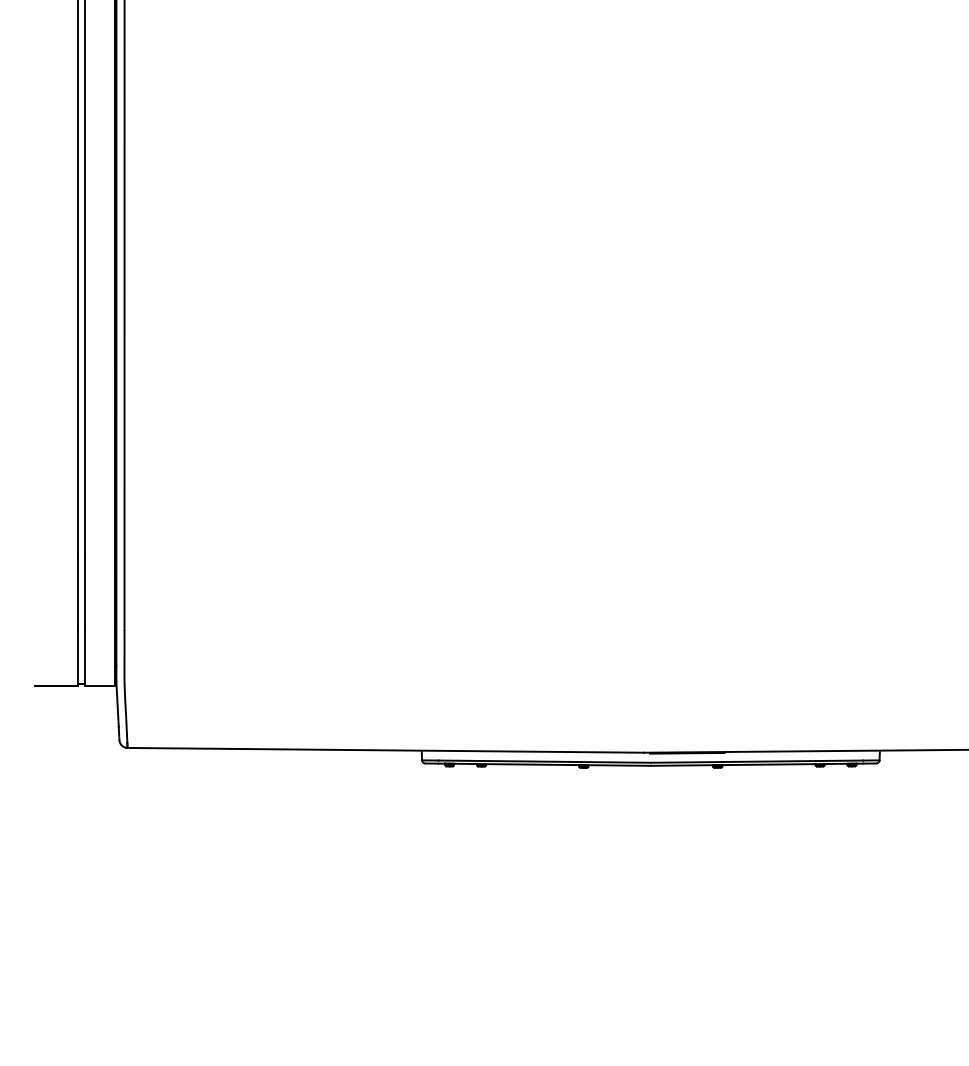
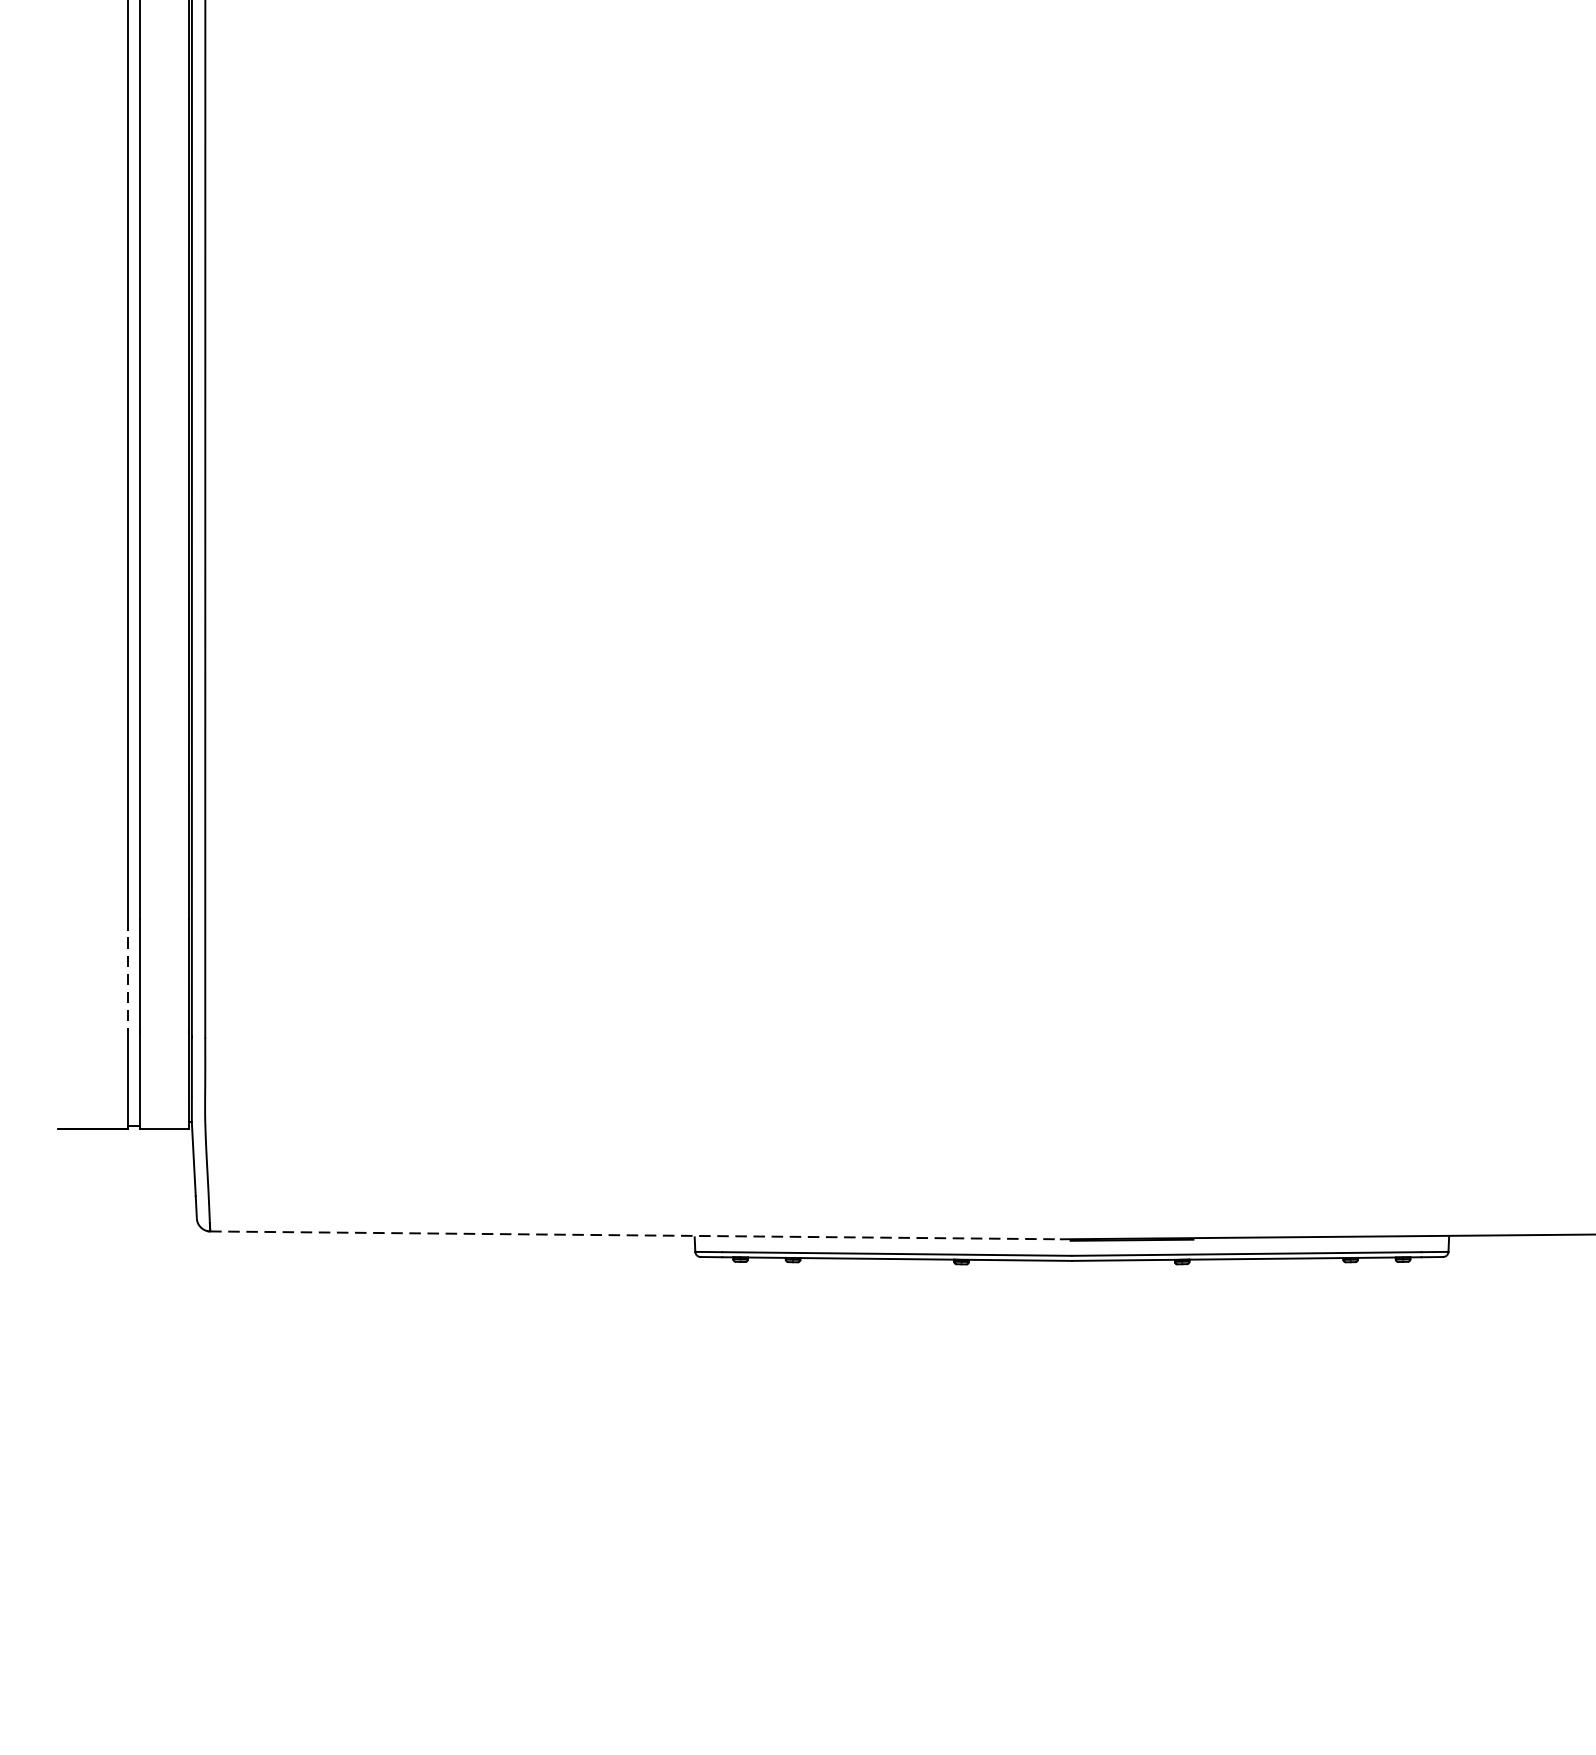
line: (77, 593) -> (127, 977), solid -> dashed
line: (386, 750) -> (636, 1235), solid -> dashed

